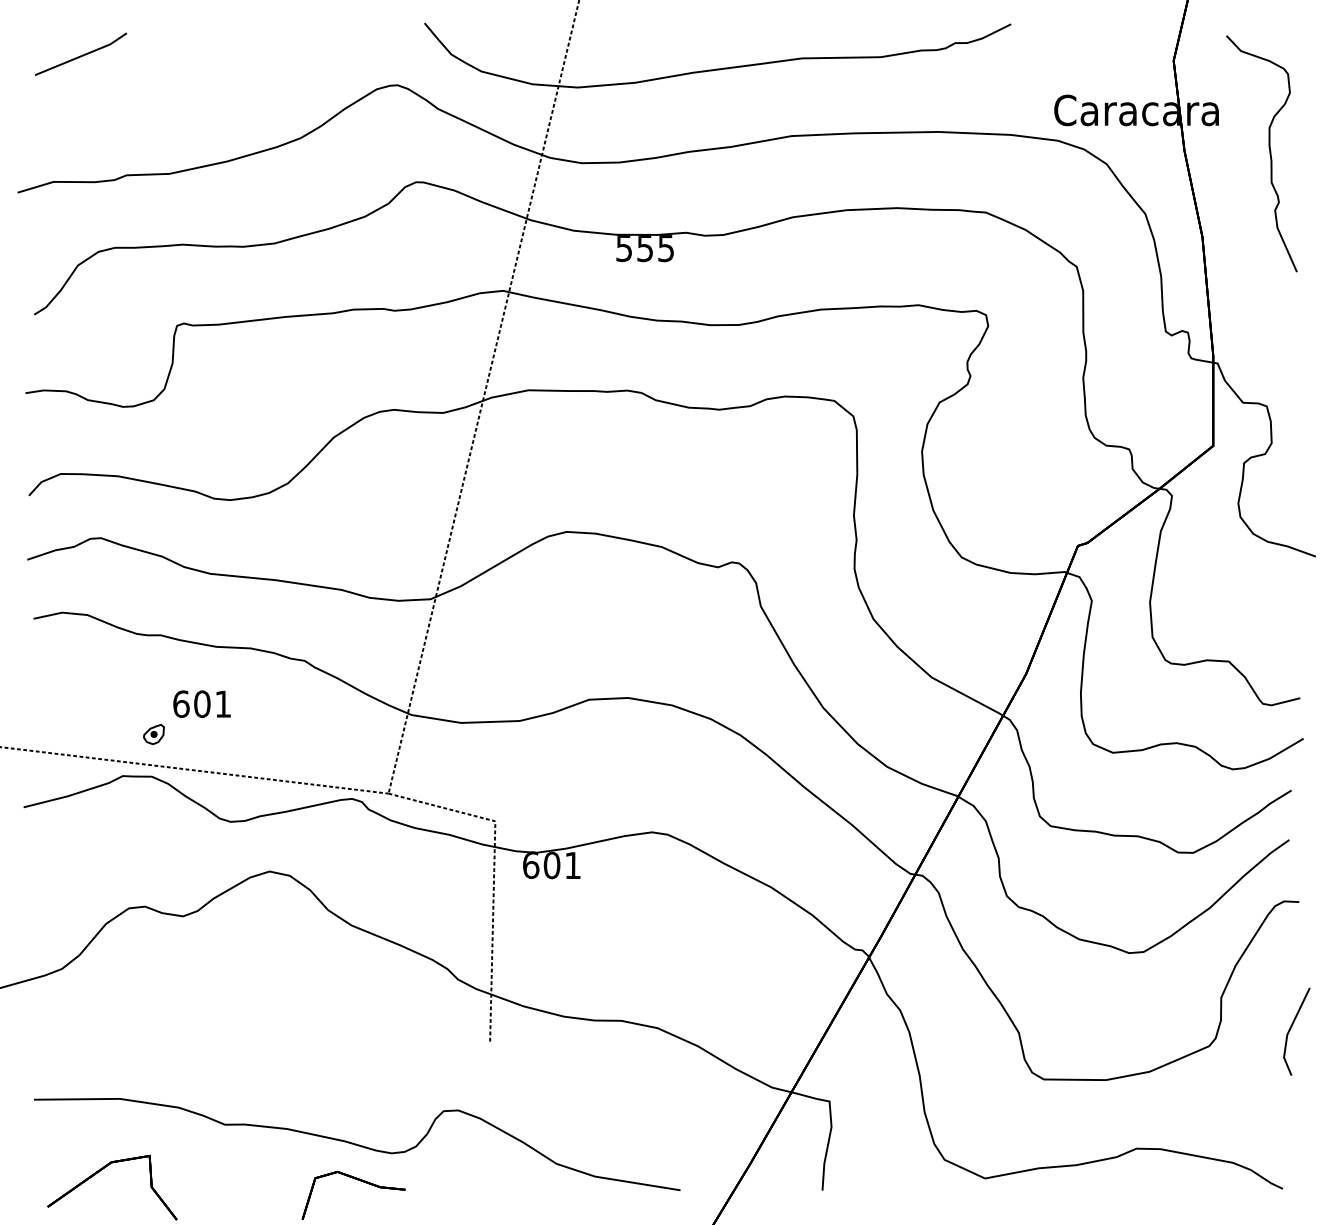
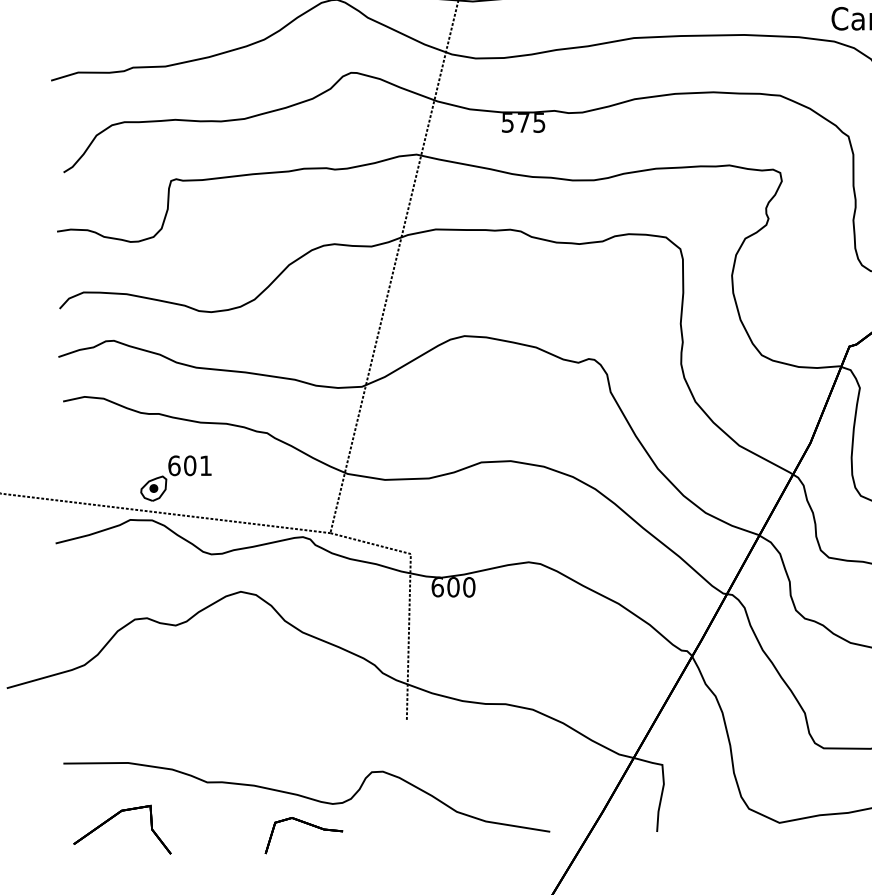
text: (644, 248) -> (523, 122), 555 -> 575
part: (153, 734) -> (153, 488), size x1.67
text: (572, 865) -> (468, 587), 601 -> 600

